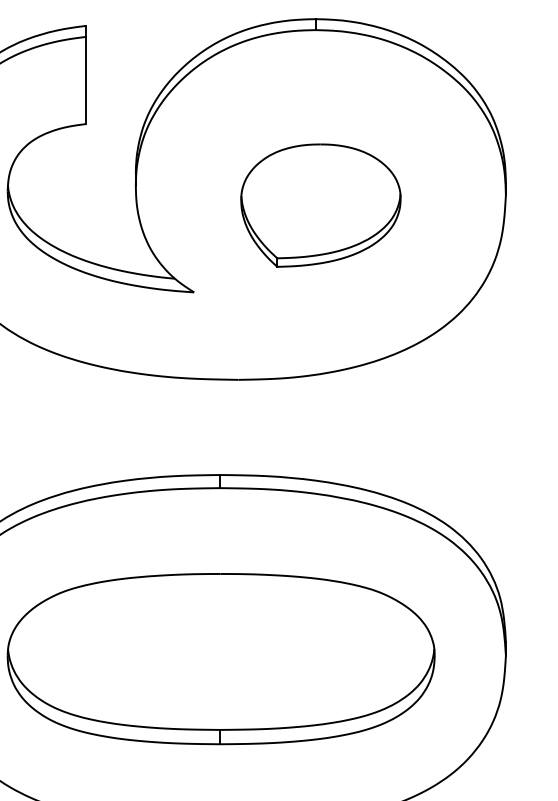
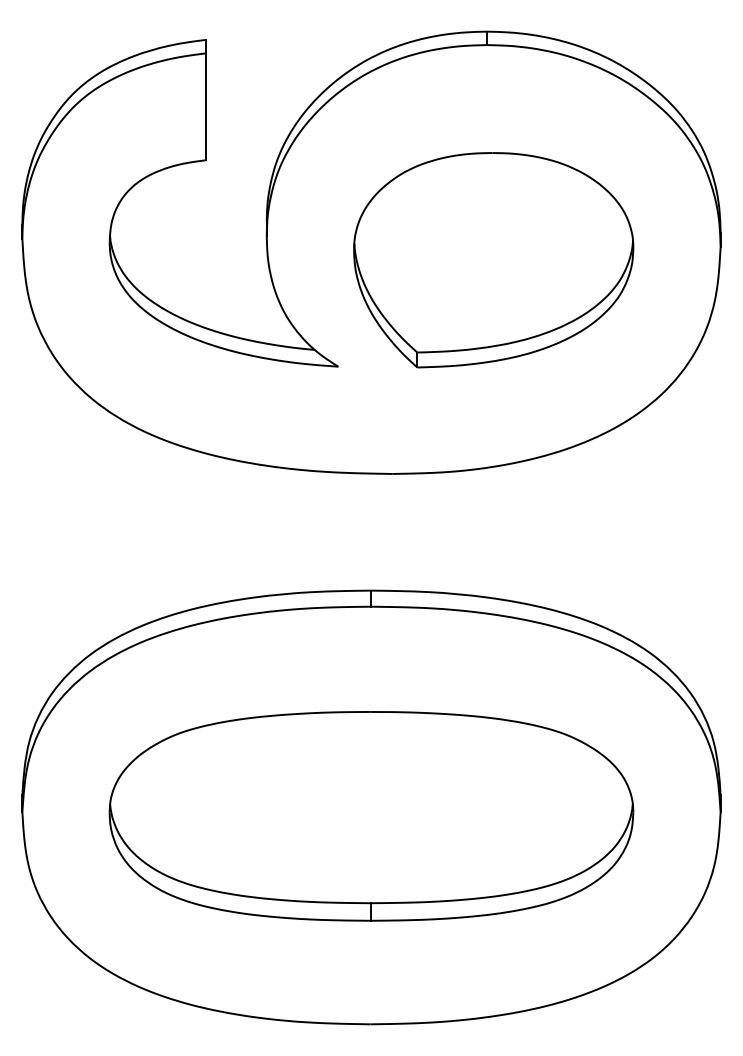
part: (320, 205) -> (493, 260), size x1.43

